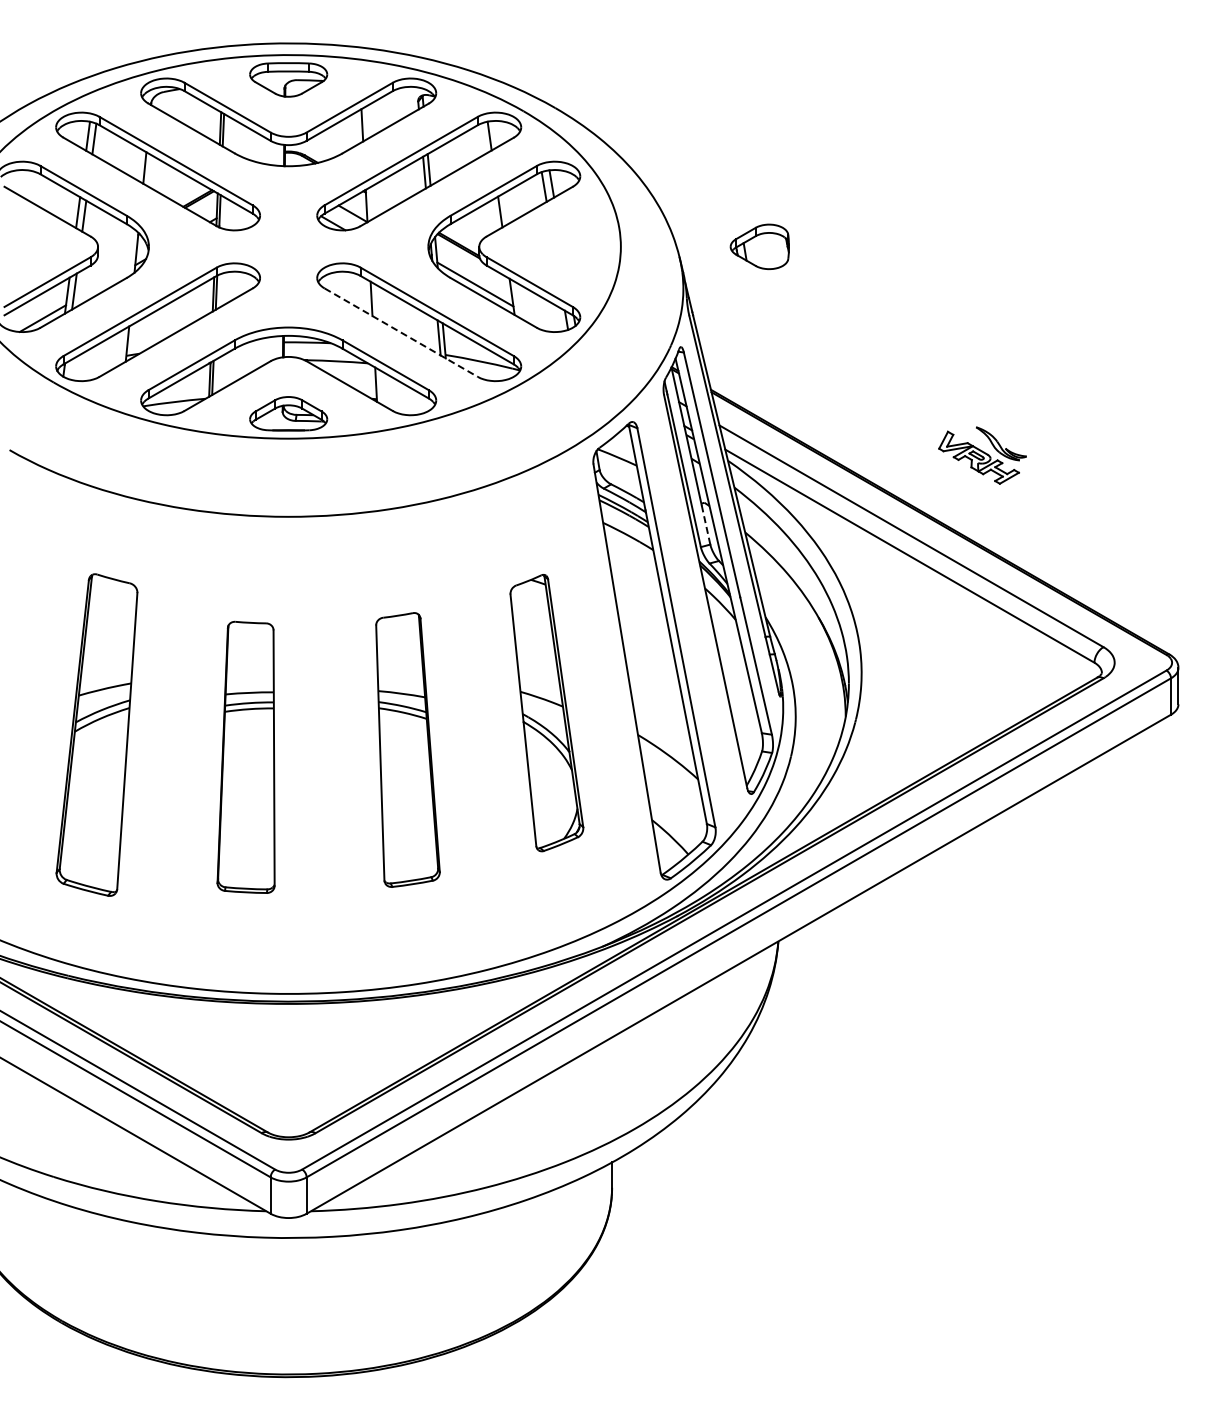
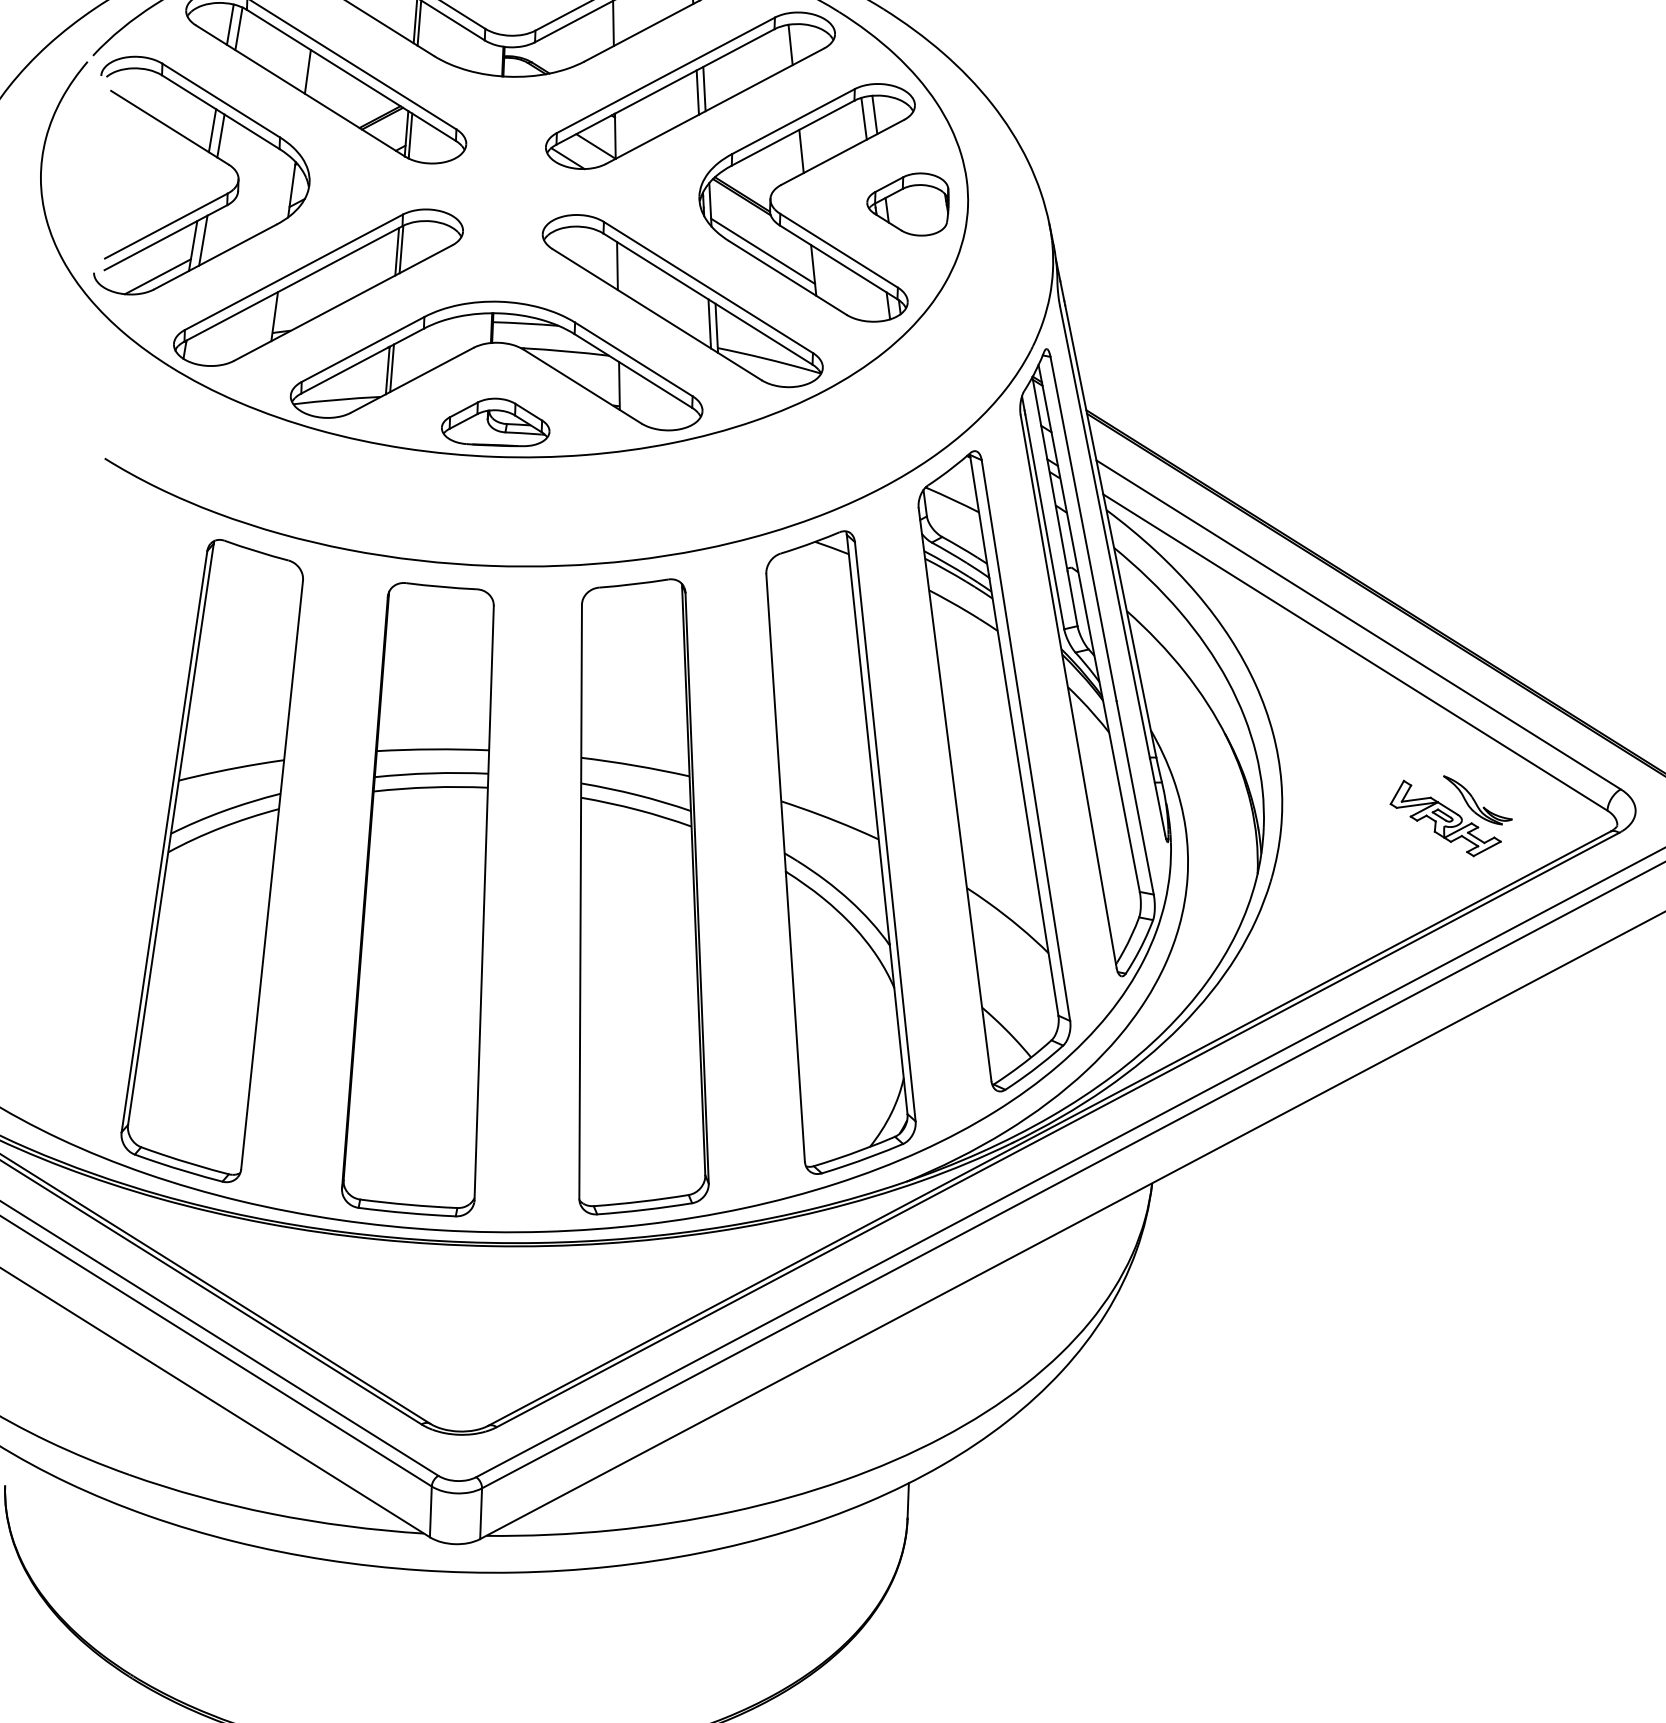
part: (759, 246) -> (907, 203), moved
line: (401, 332) -> (657, 314), dashed -> solid
part: (982, 455) -> (1450, 815), moved
line: (706, 525) -> (1073, 599), dashed -> solid
part: (546, 712) -> (840, 852), size x1.67
part: (96, 734) -> (211, 859), size x1.43
part: (407, 749) -> (644, 896), size x1.67
part: (245, 757) -> (418, 899), size x1.67

